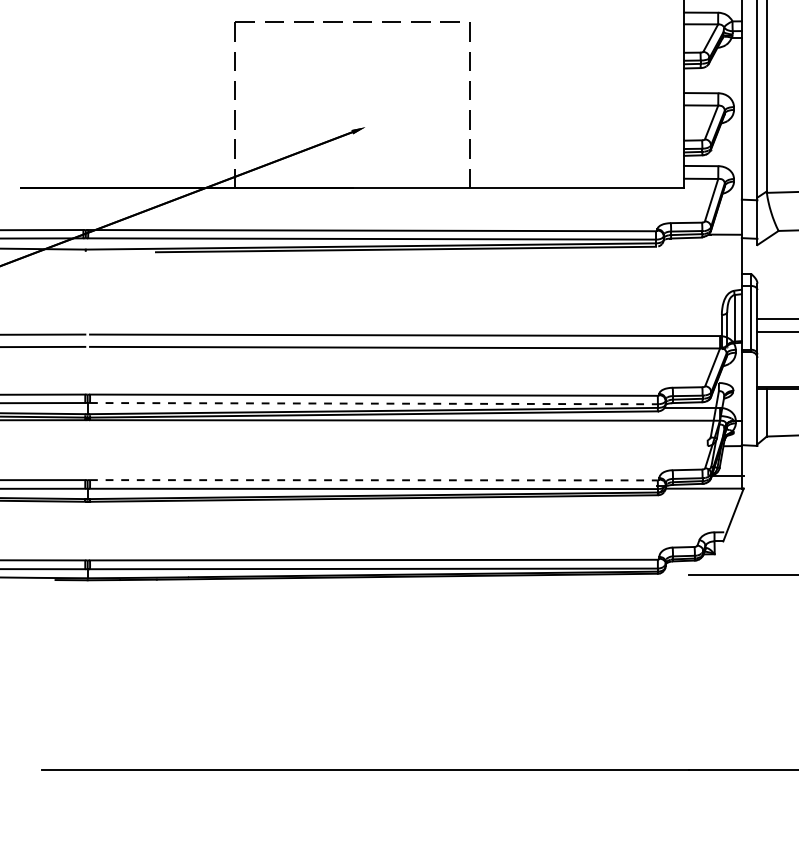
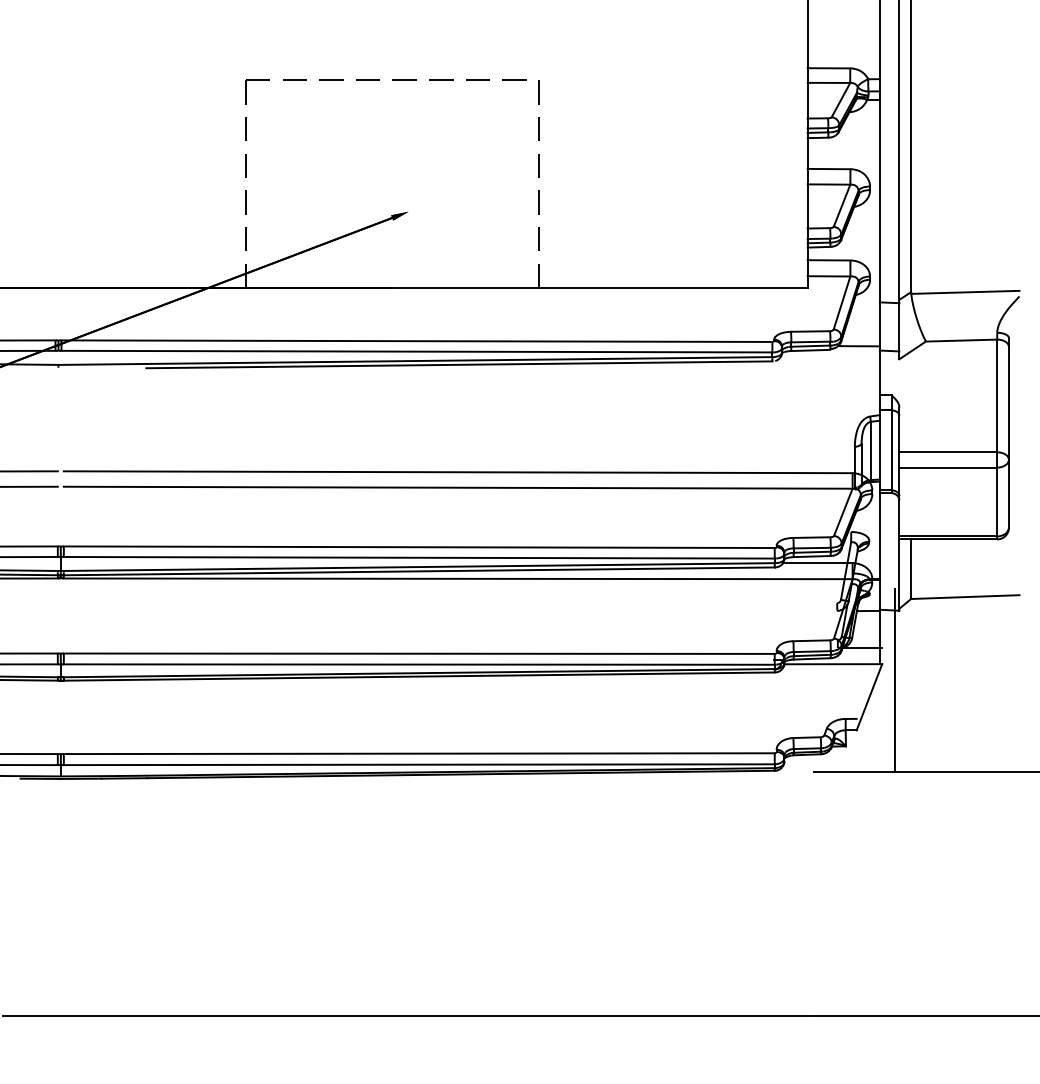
line: (374, 403) -> (419, 557), dashed -> solid
line: (374, 480) -> (419, 653), dashed -> solid
line: (753, 501) -> (894, 680), added

